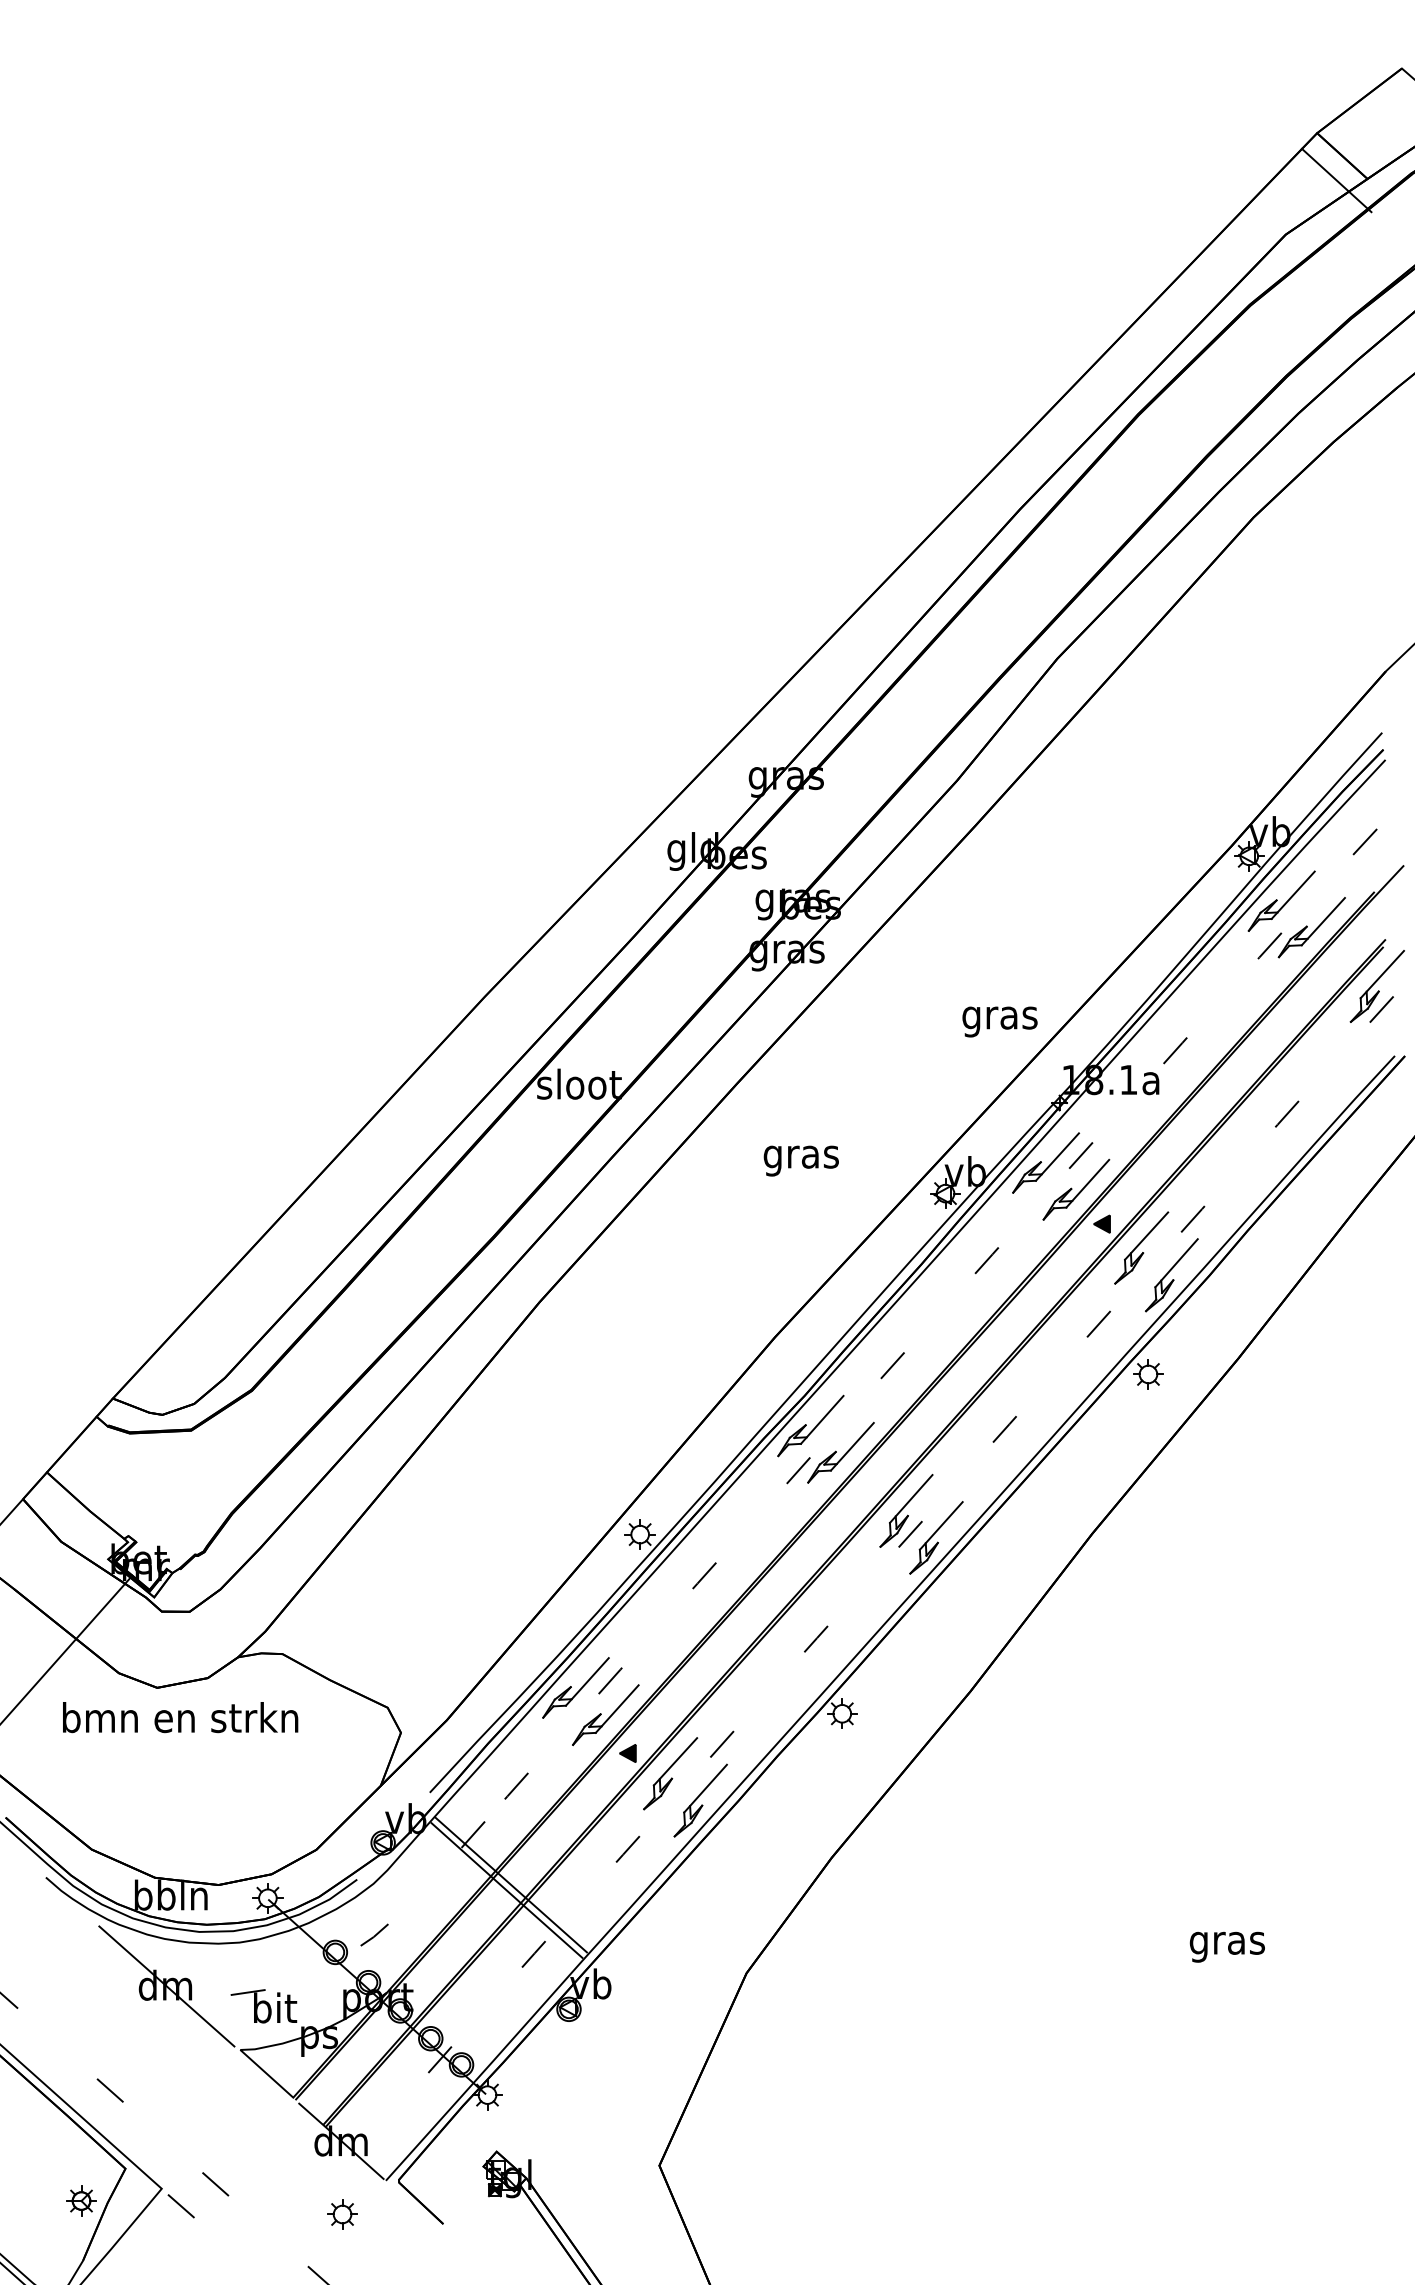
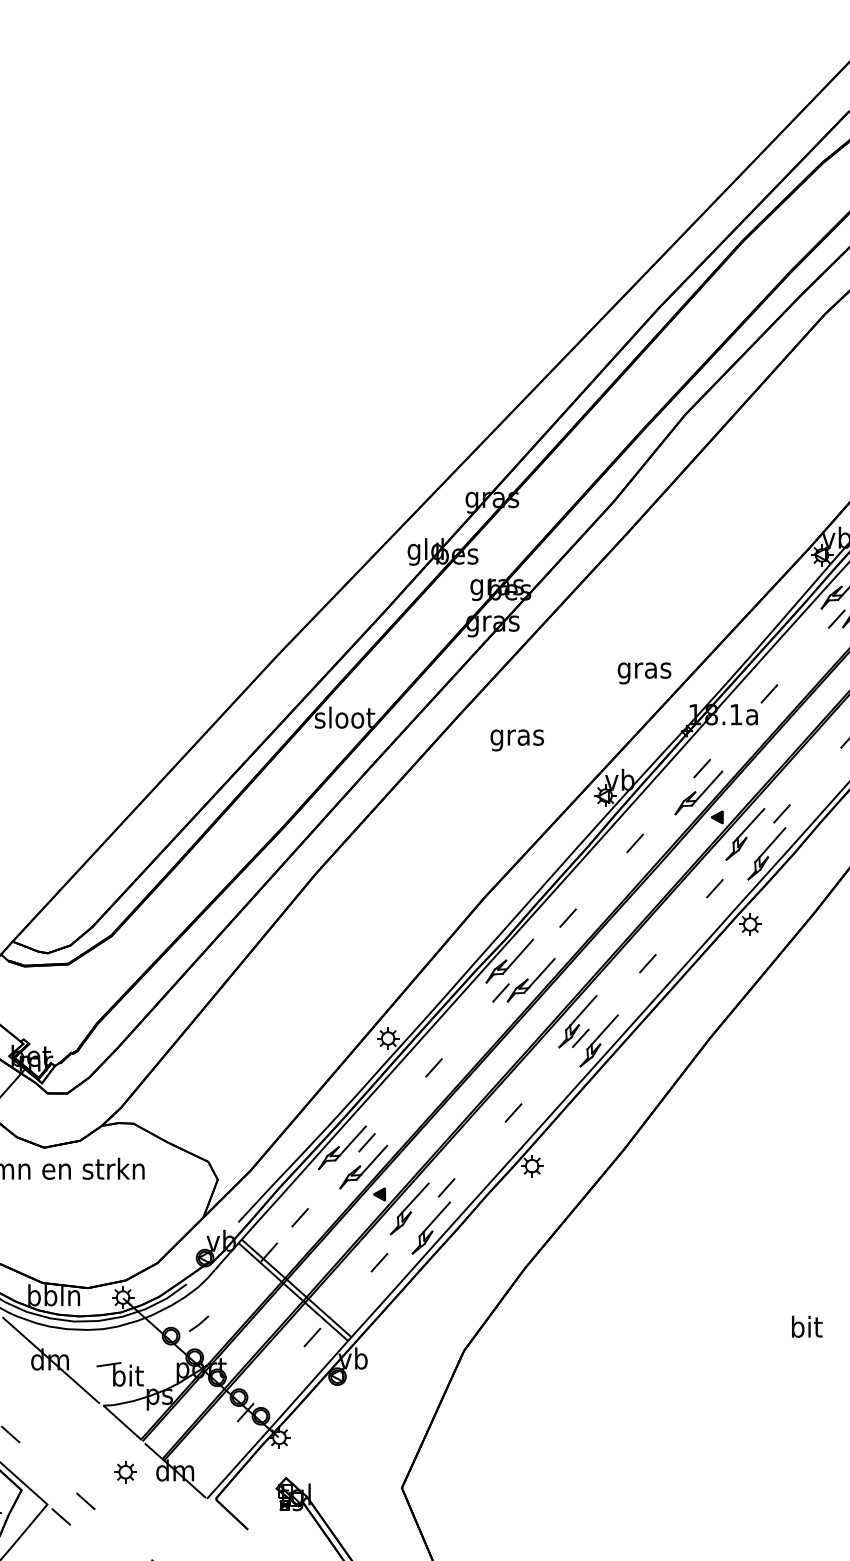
text: (800, 1160) -> (516, 740), moved
part: (1046, 1162) -> (677, 773), removed
text: (1226, 1942) -> (805, 1329), gras -> bit
part: (342, 2214) -> (125, 1472), moved

